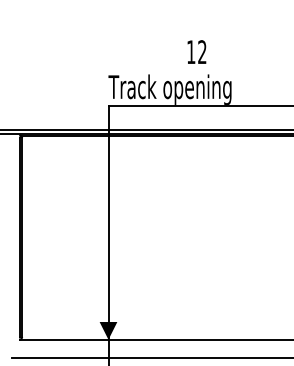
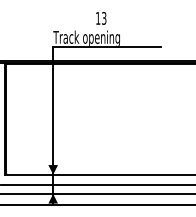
text: (202, 52) -> (104, 18), 12 -> 13

